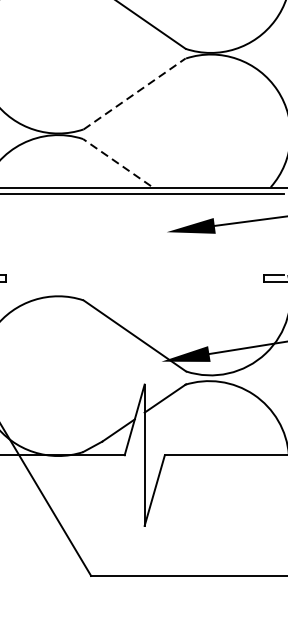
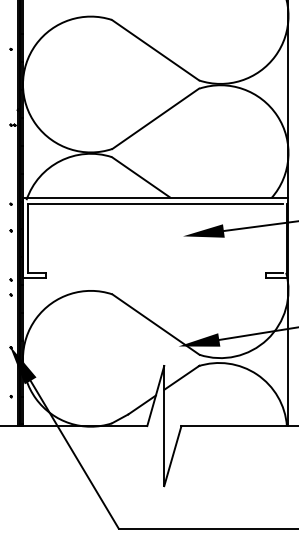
line: (134, 93) -> (155, 118), dashed -> solid
line: (116, 161) -> (140, 176), dashed -> solid

